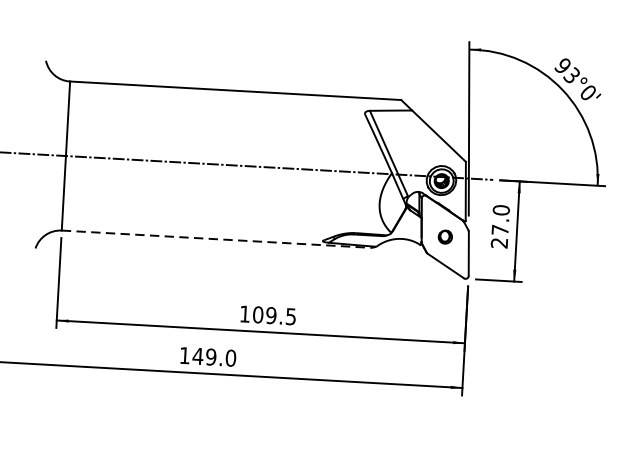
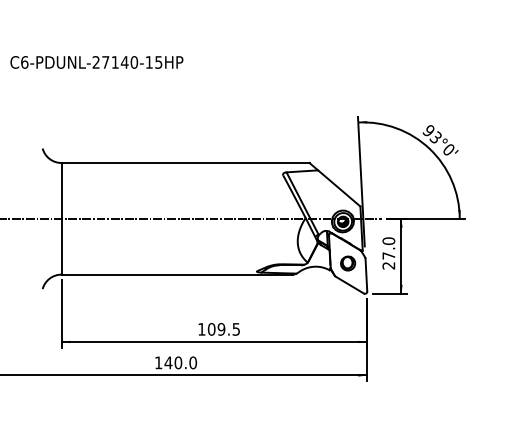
part: (445, 237) -> (348, 263), size x1.43
line: (216, 239) -> (177, 274), dashed -> solid
text: (211, 356) -> (178, 362), 149.0 -> 140.0

